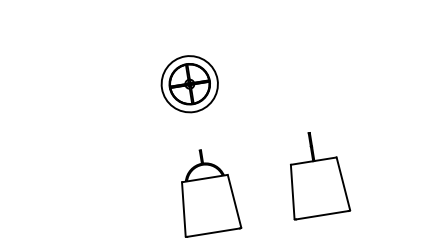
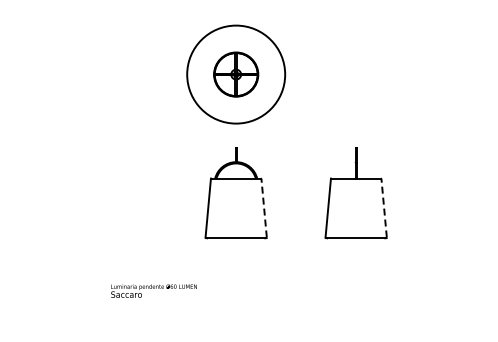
circle: (189, 84) -> (235, 74), size x1.6
line: (343, 184) -> (384, 208), solid -> dashed
line: (234, 201) -> (264, 208), solid -> dashed

